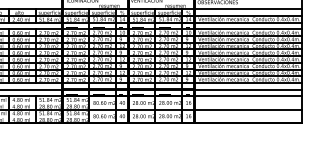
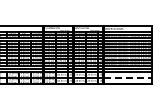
line: (249, 109) -> (128, 77), solid -> dashed

